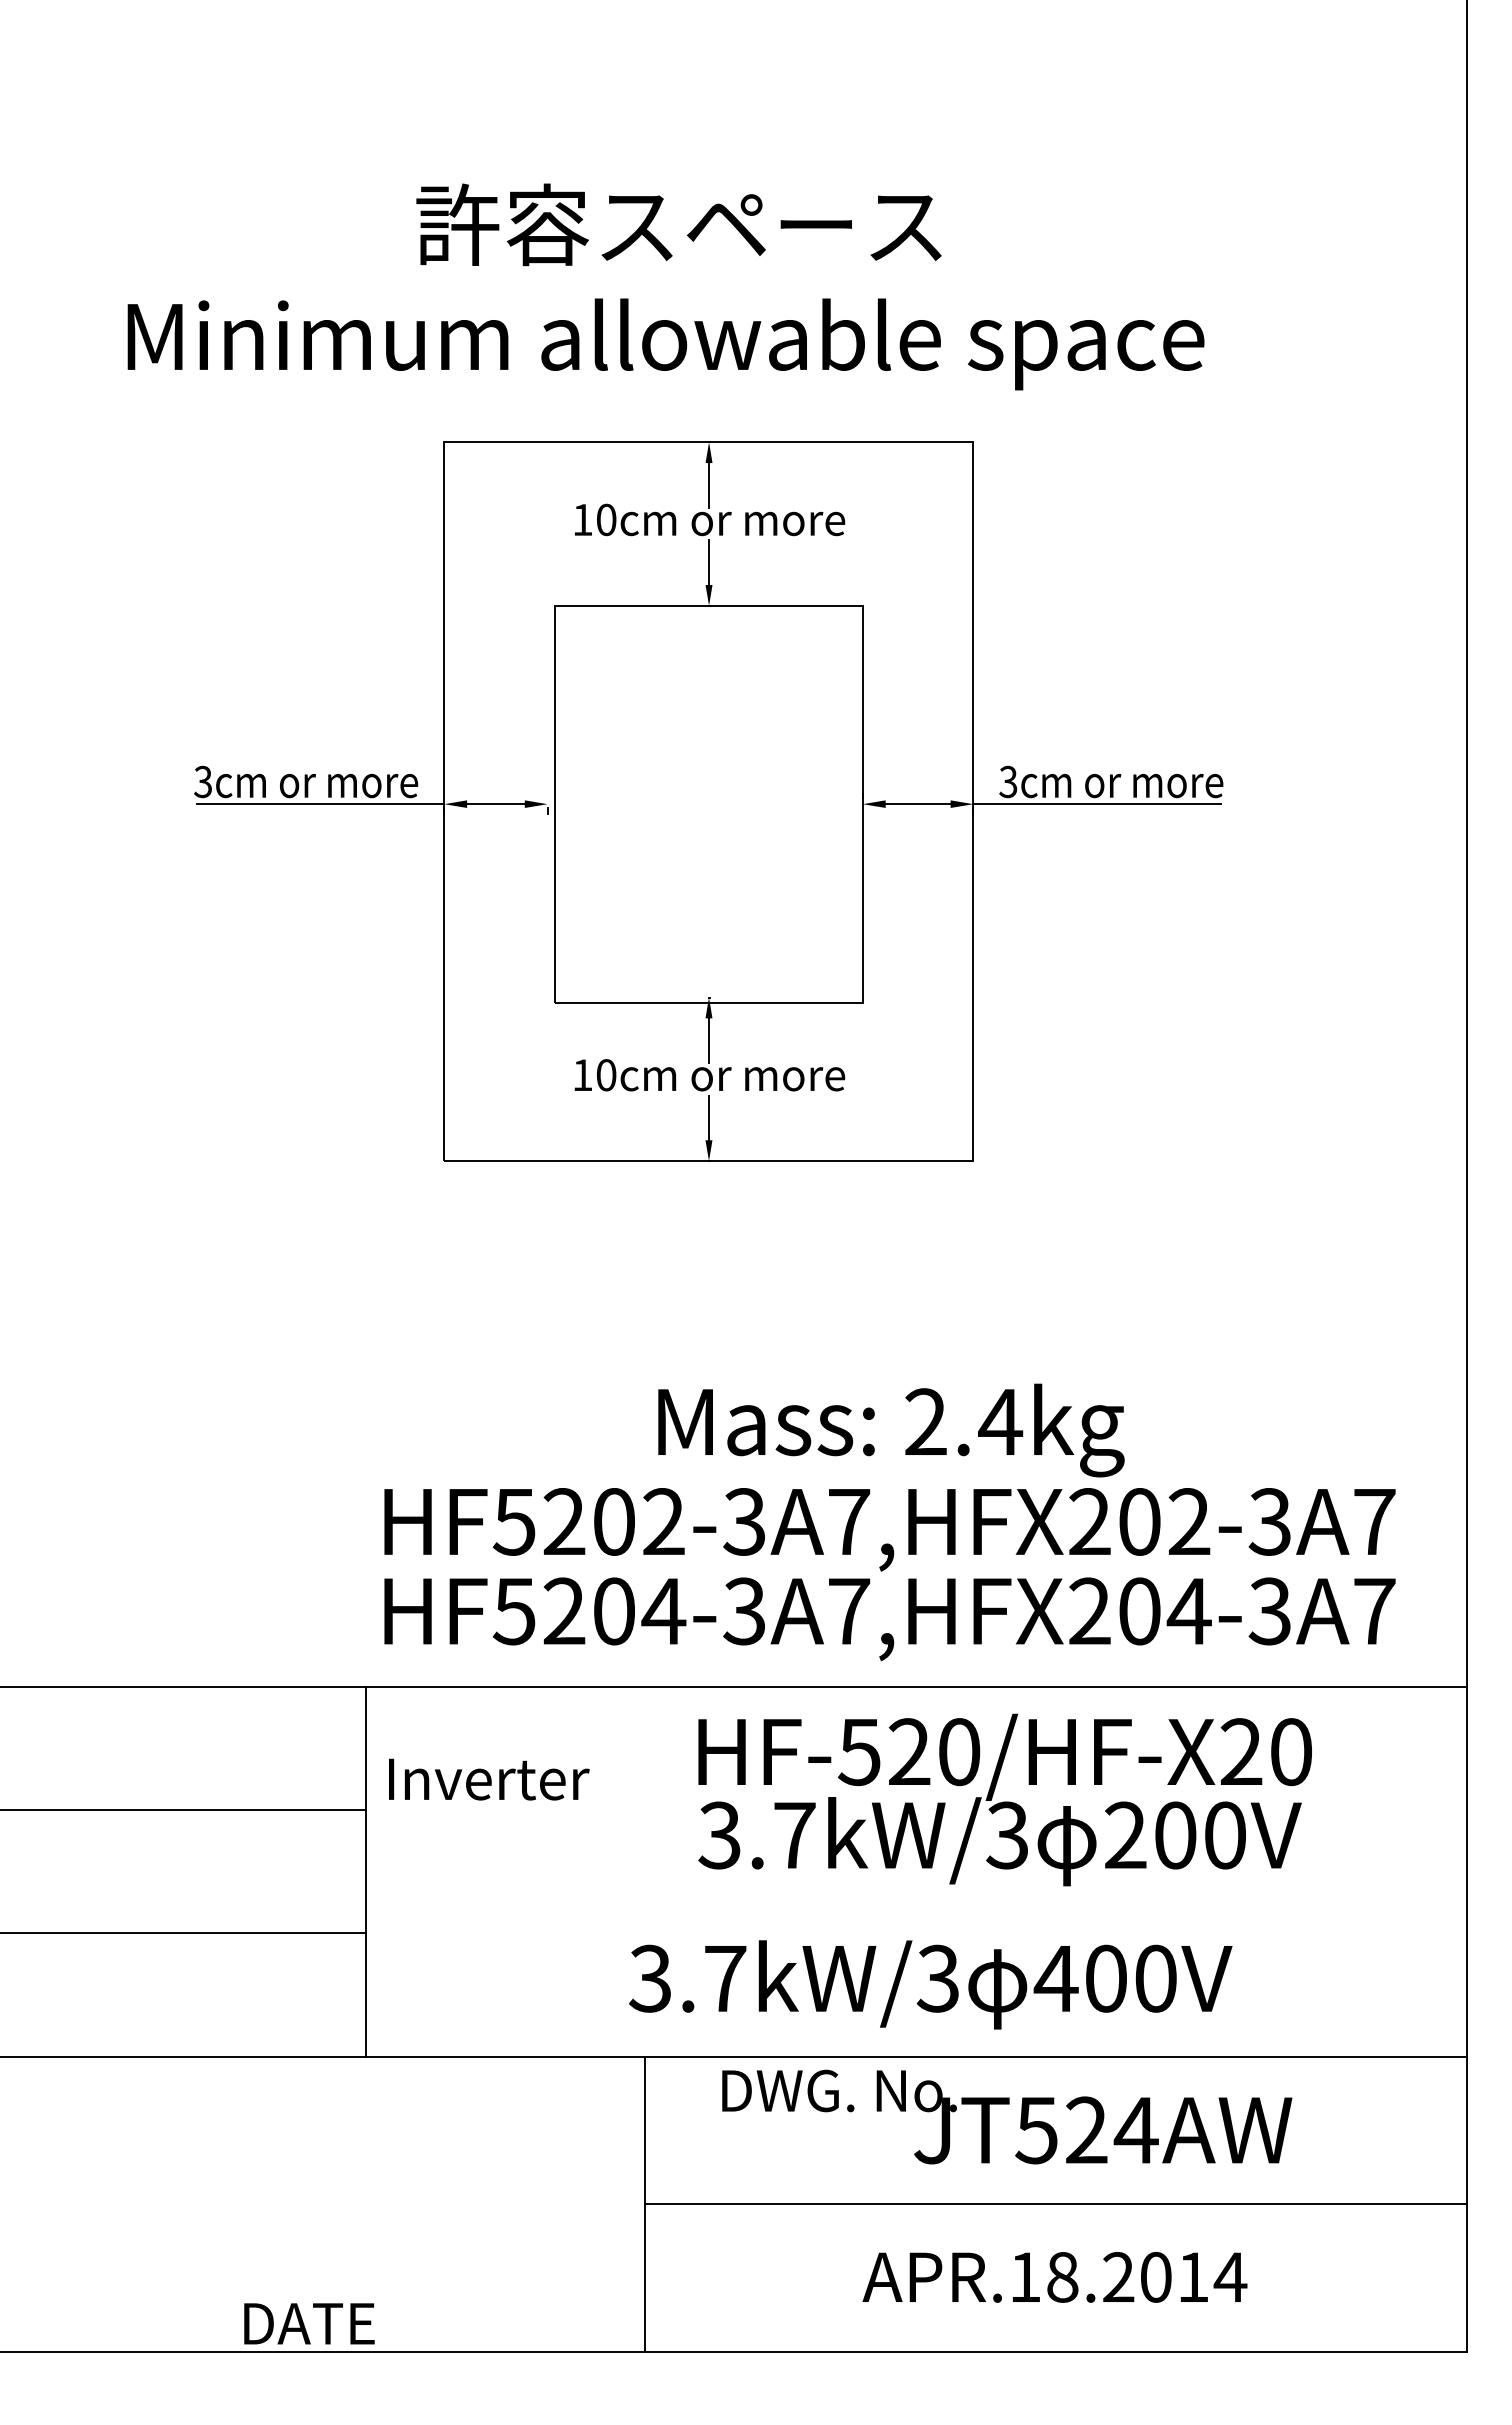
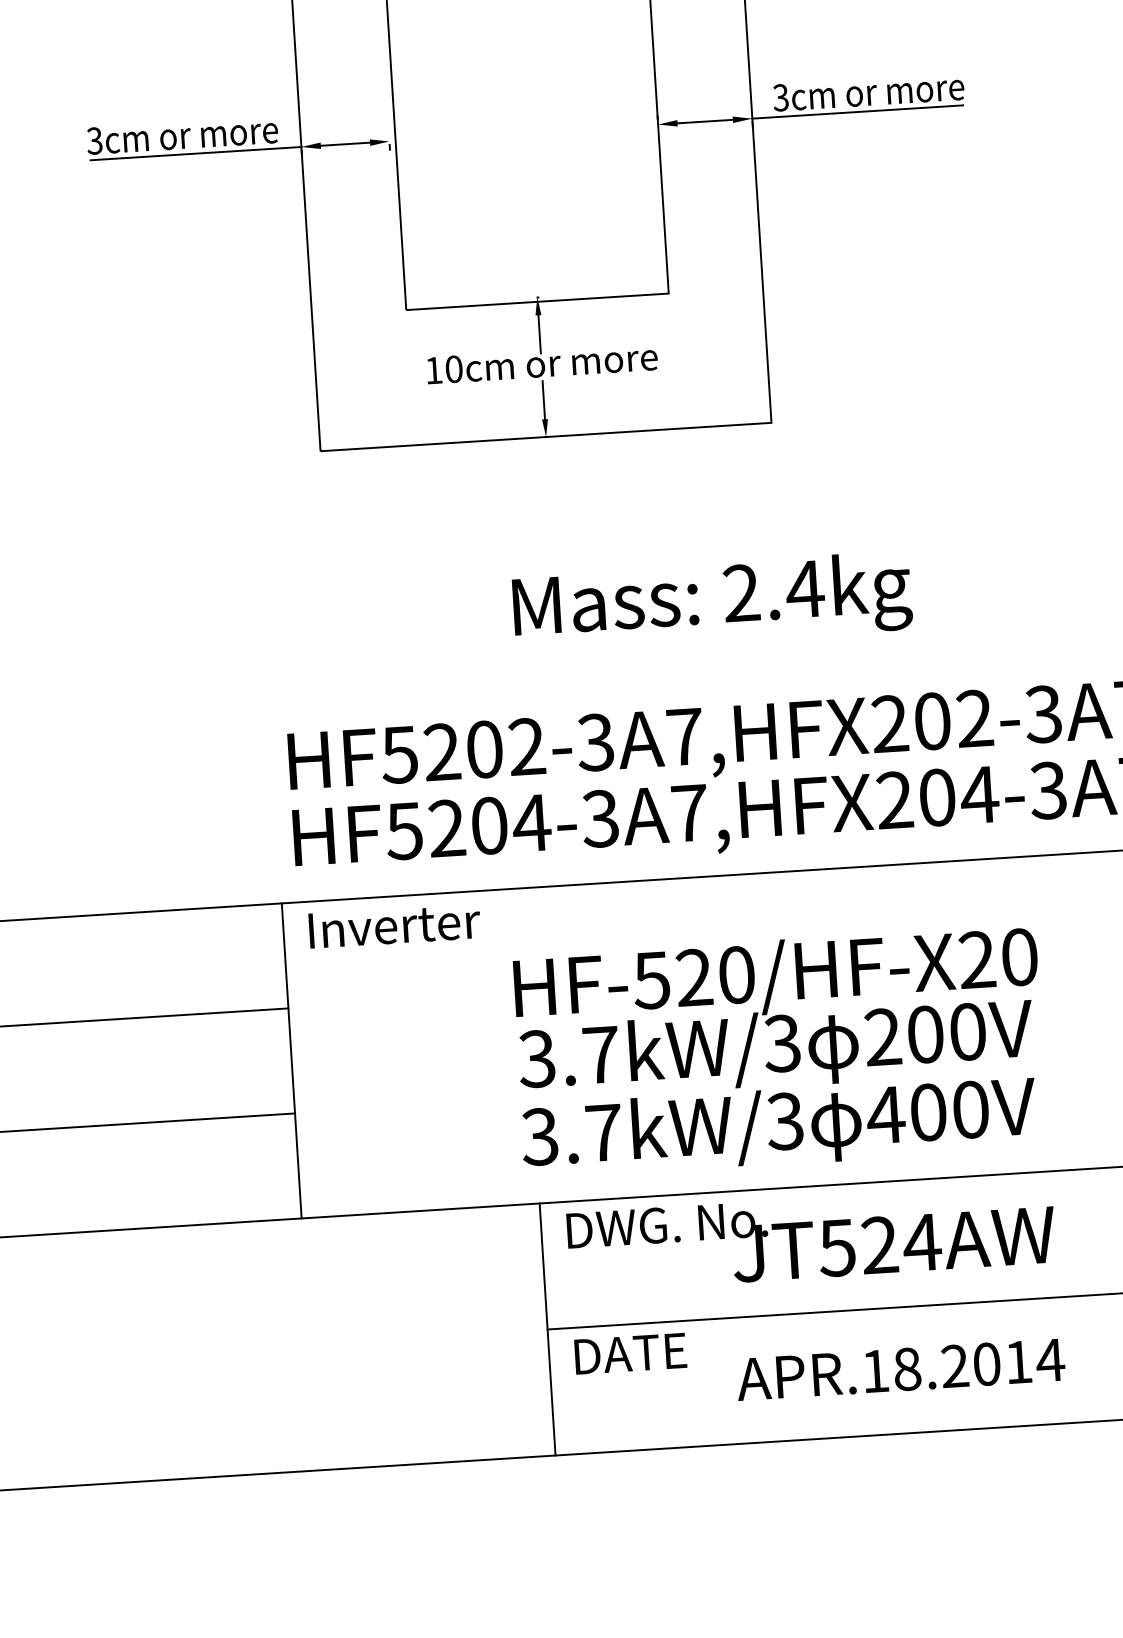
text: (891, 1430) -> (712, 602), moved
text: (489, 1779) -> (395, 925), moved
text: (1004, 1799) -> (777, 1013), moved
text: (1007, 2116) -> (811, 1237), moved
text: (309, 2323) -> (630, 1353), moved

